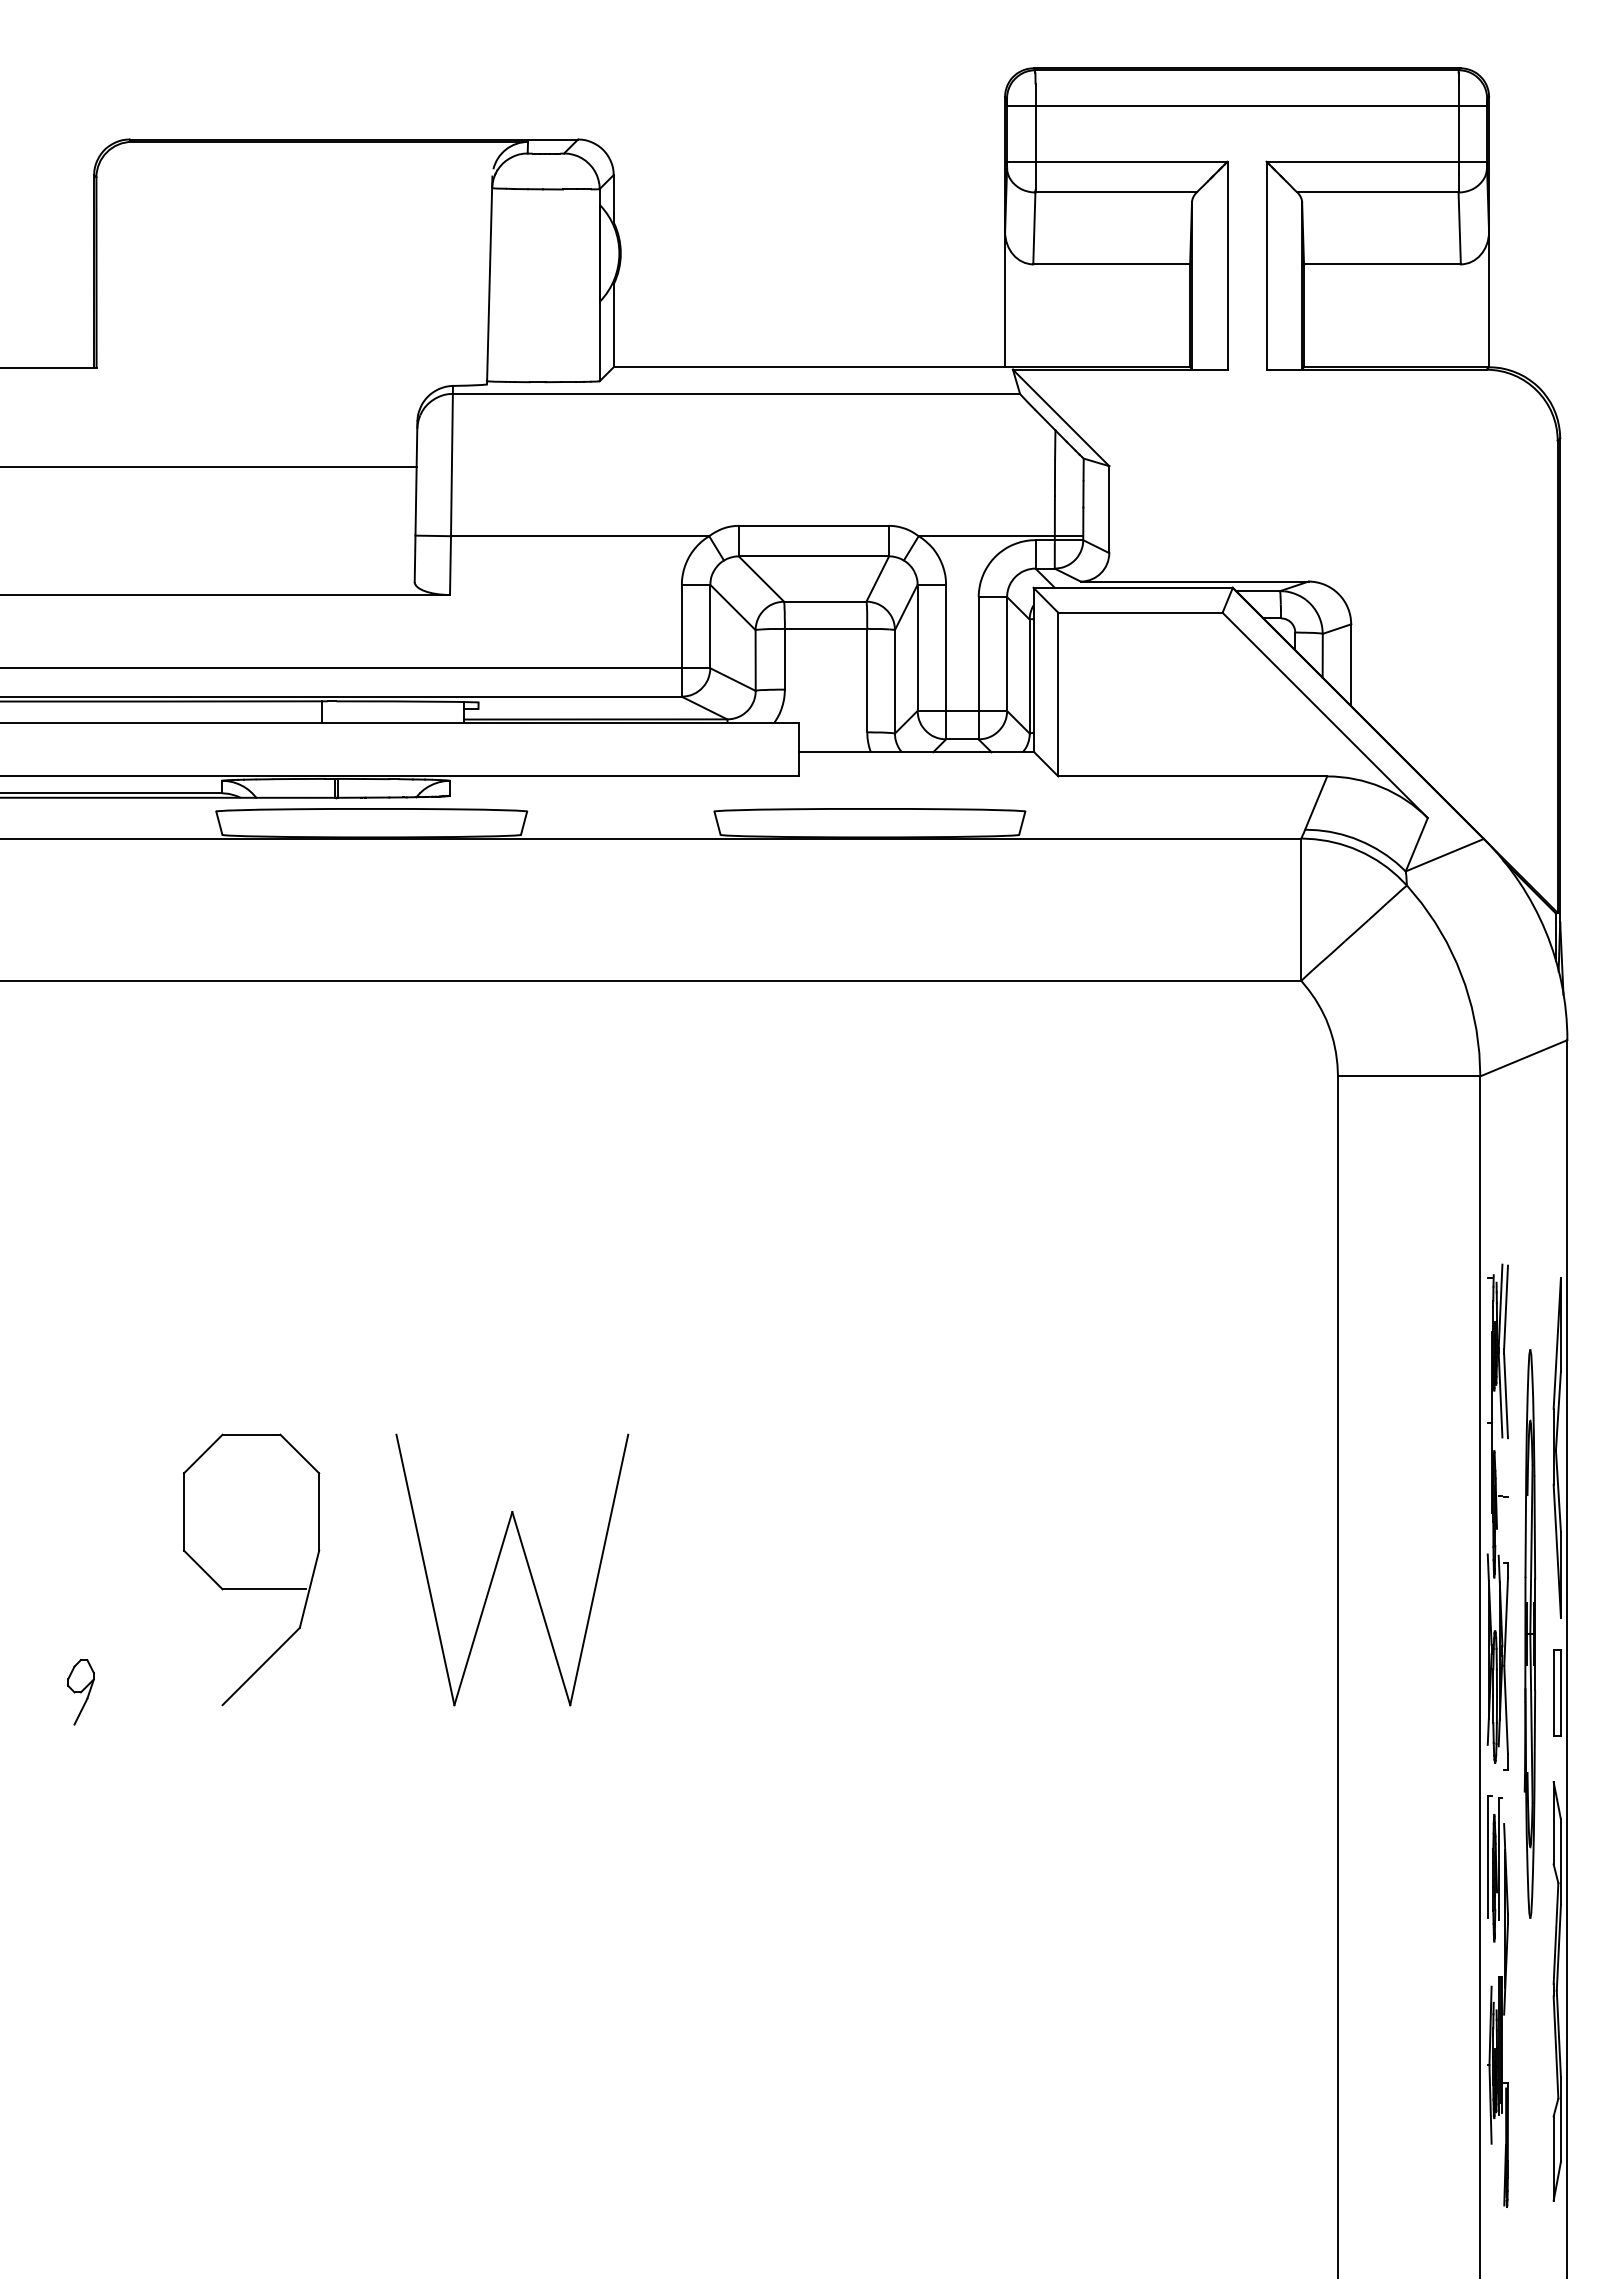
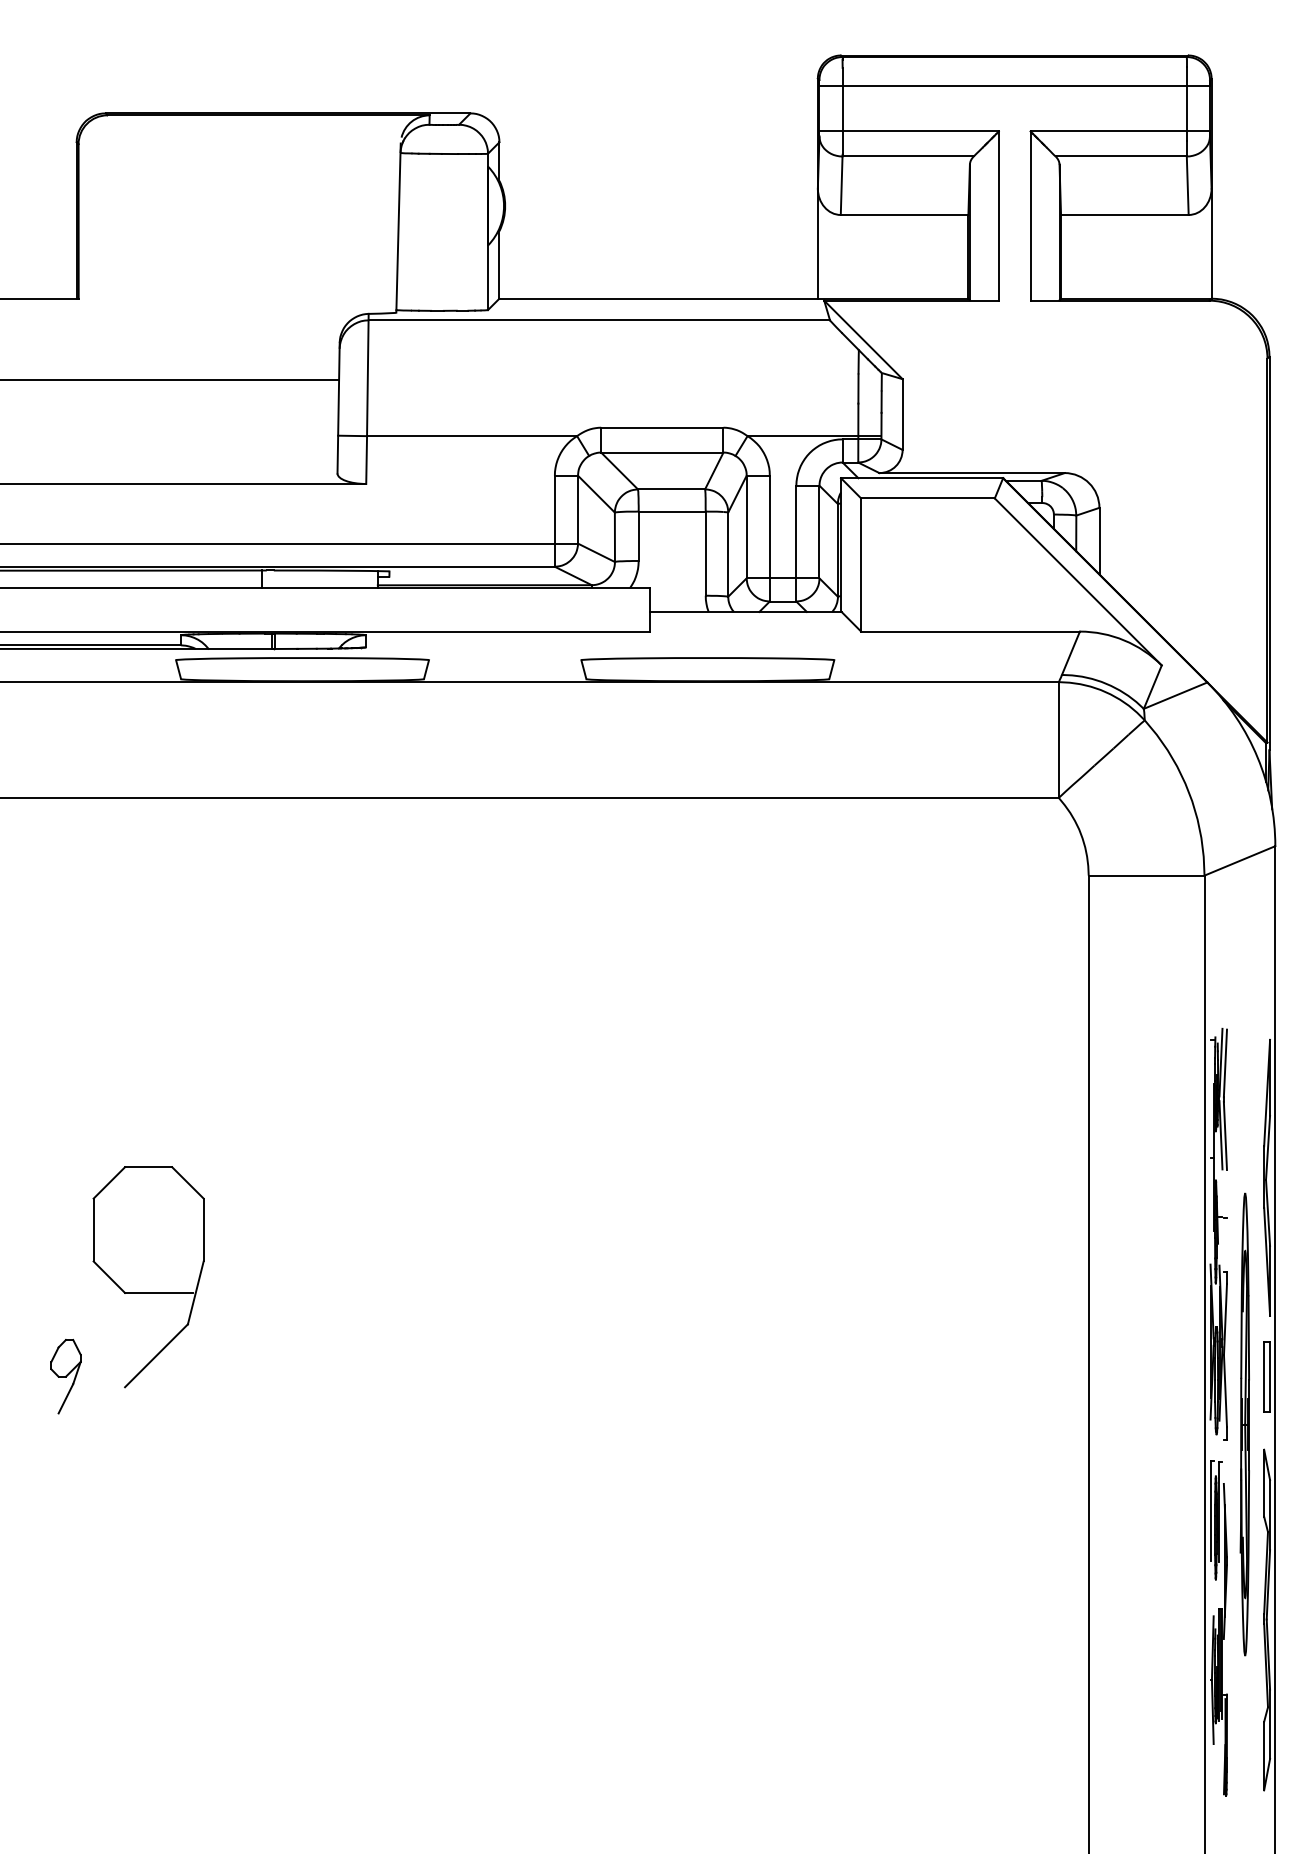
part: (526, 1563) -> (428, 1271), removed
part: (251, 1588) -> (148, 1292), moved
part: (1529, 1633) -> (1244, 1424), moved
part: (80, 1692) -> (65, 1376), size x1.4

